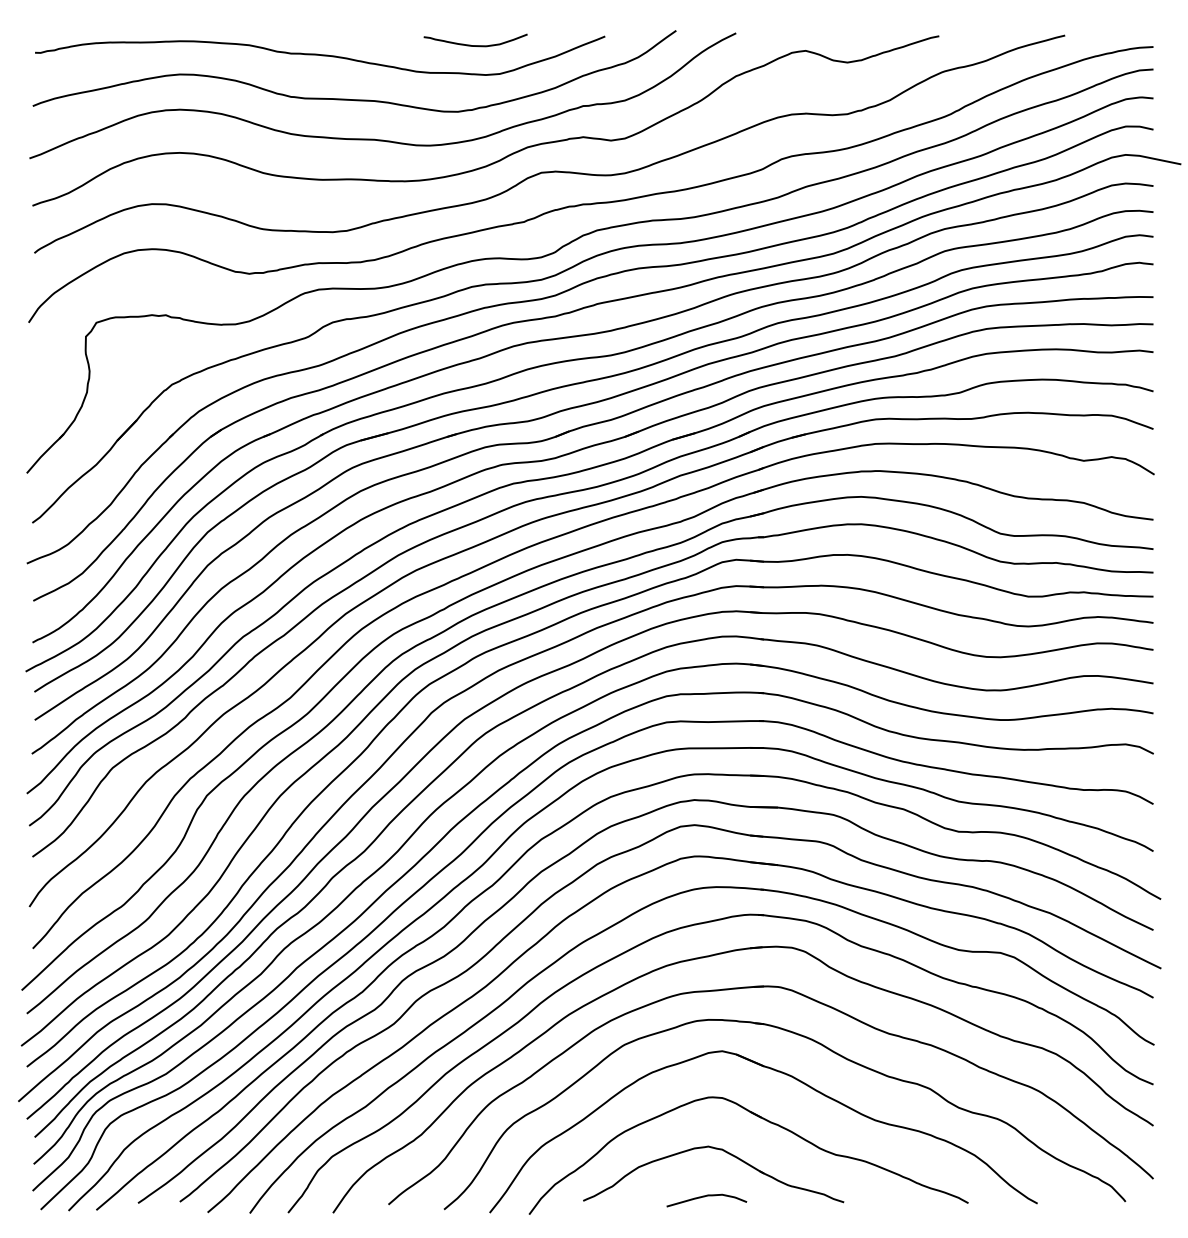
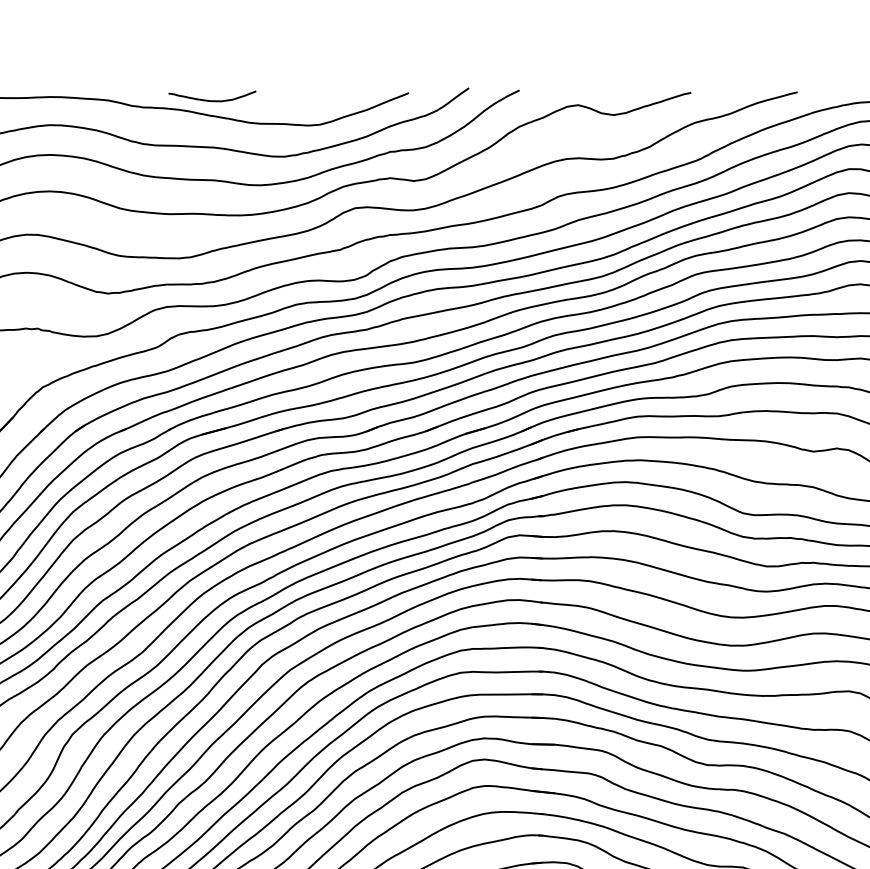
curve: (475, 45) -> (212, 100), moved

